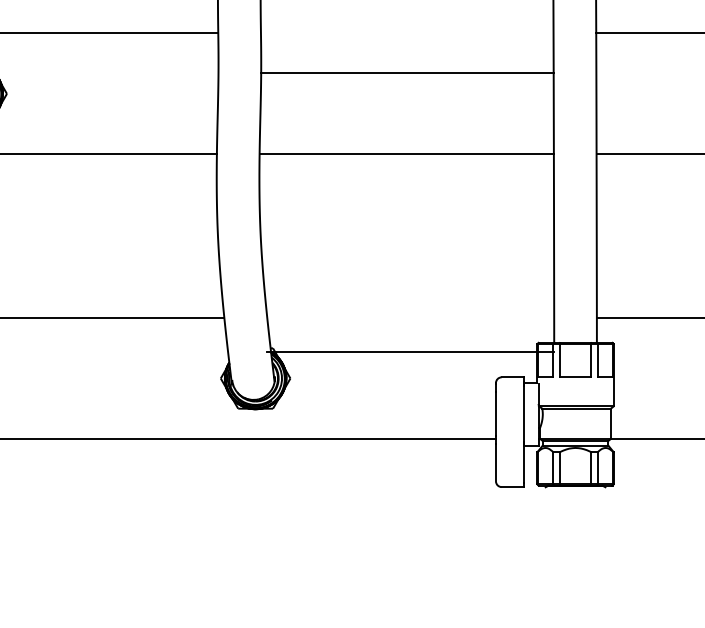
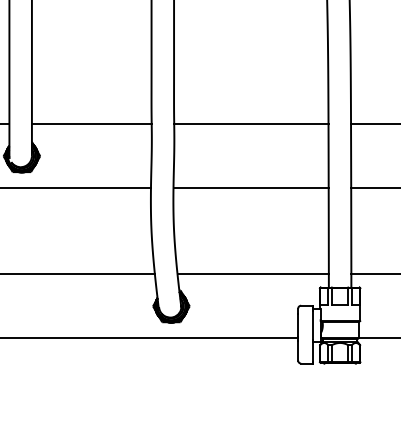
line: (407, 73) -> (251, 124), moved
line: (409, 352) -> (252, 274), moved

